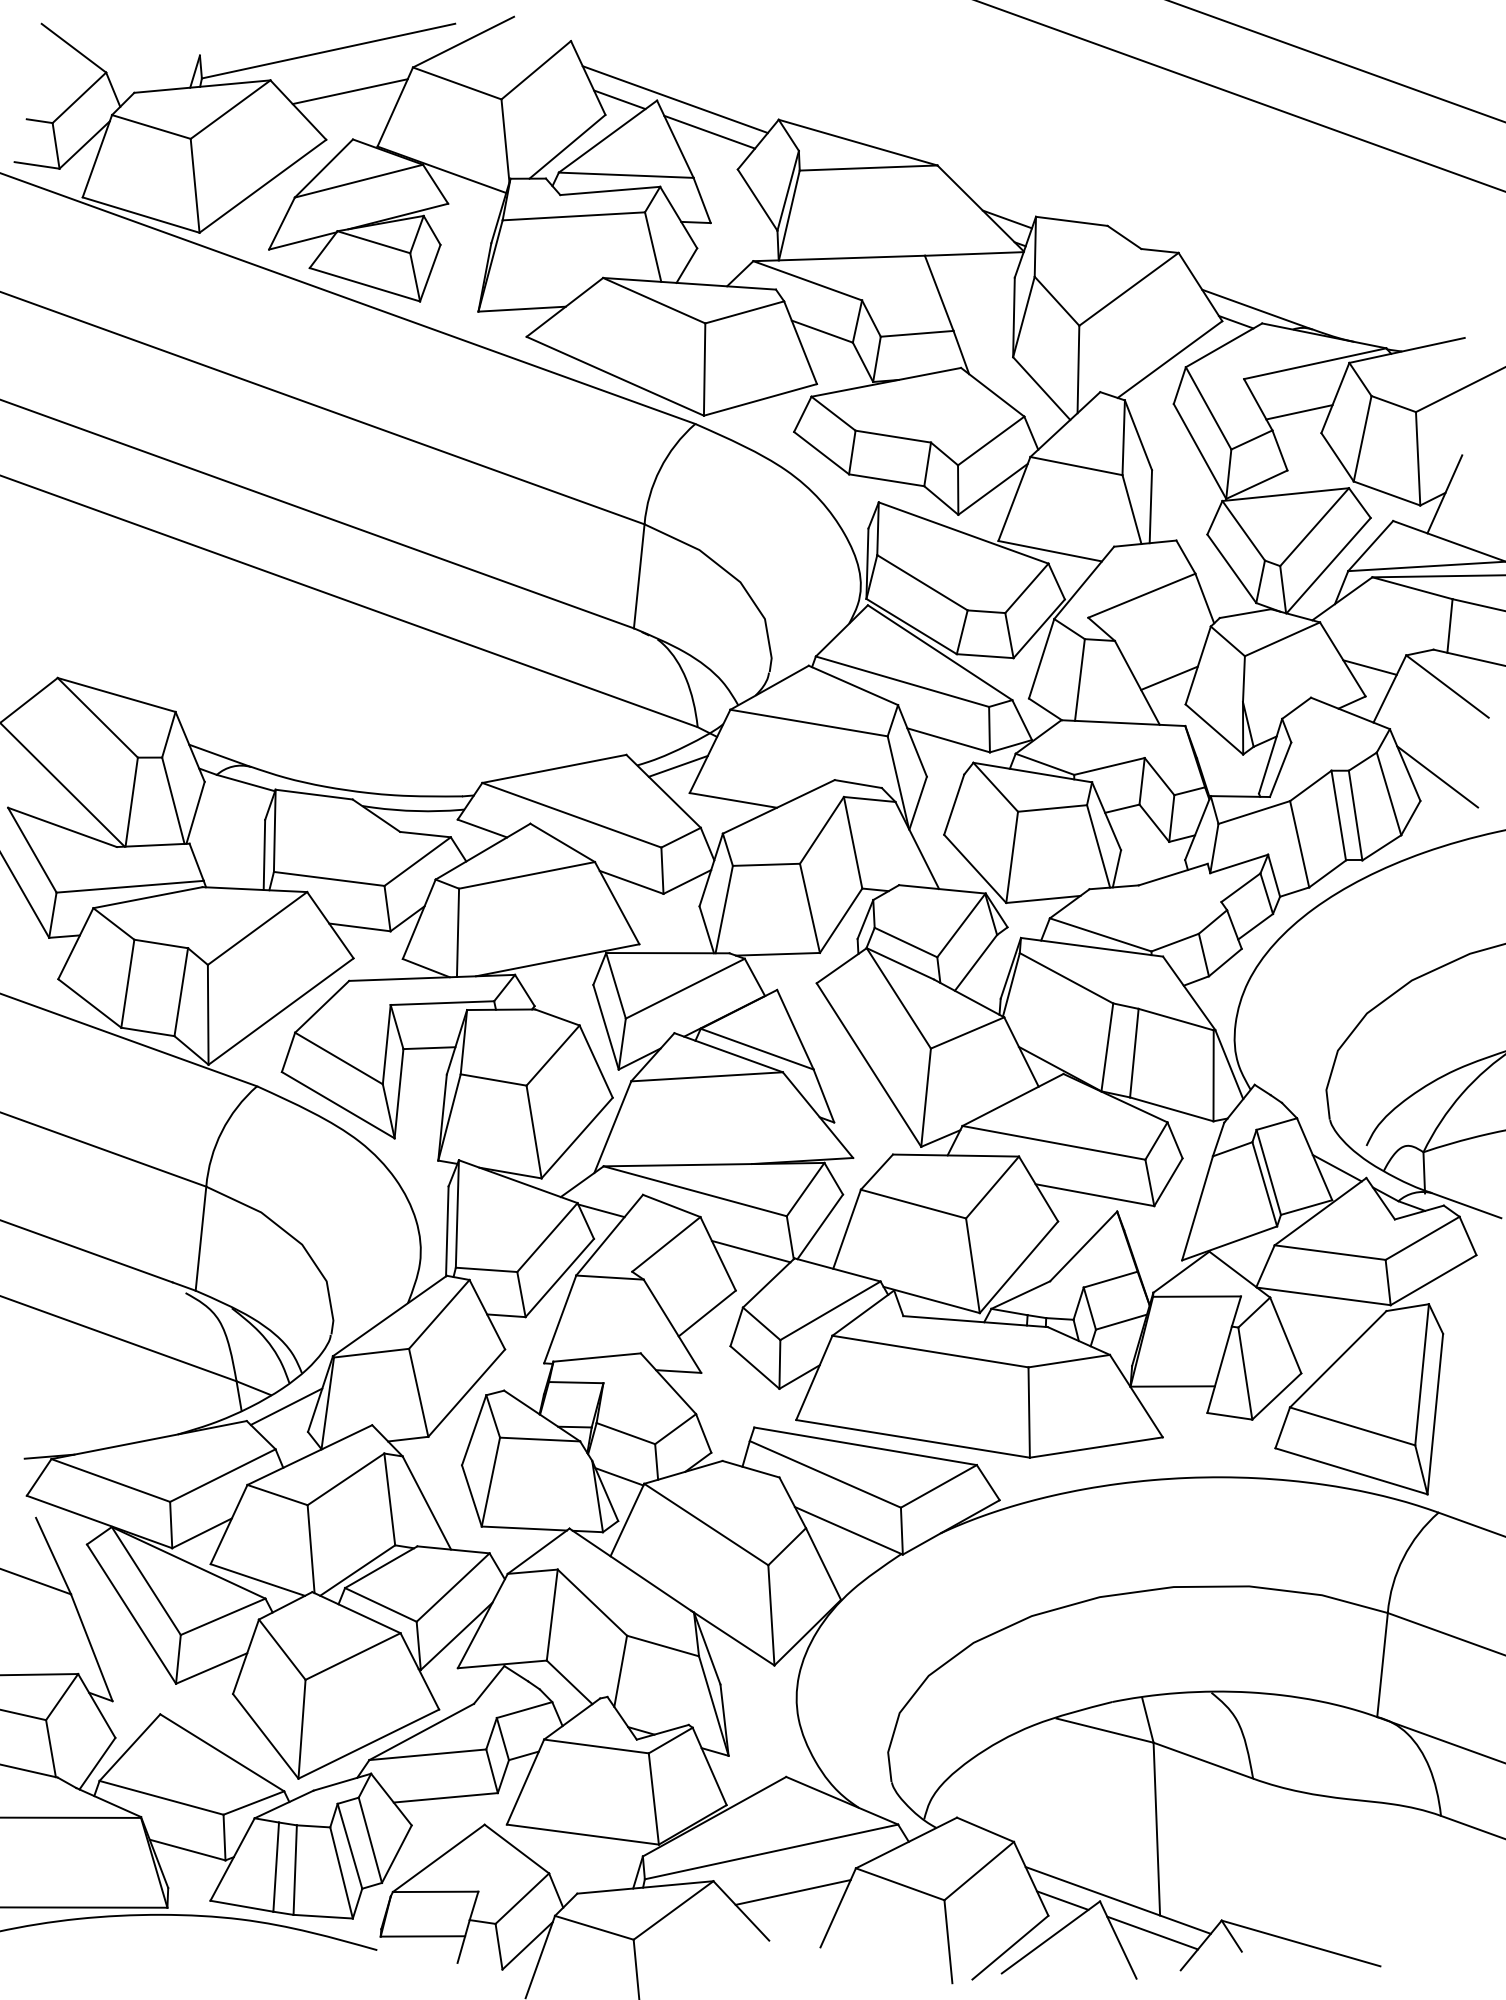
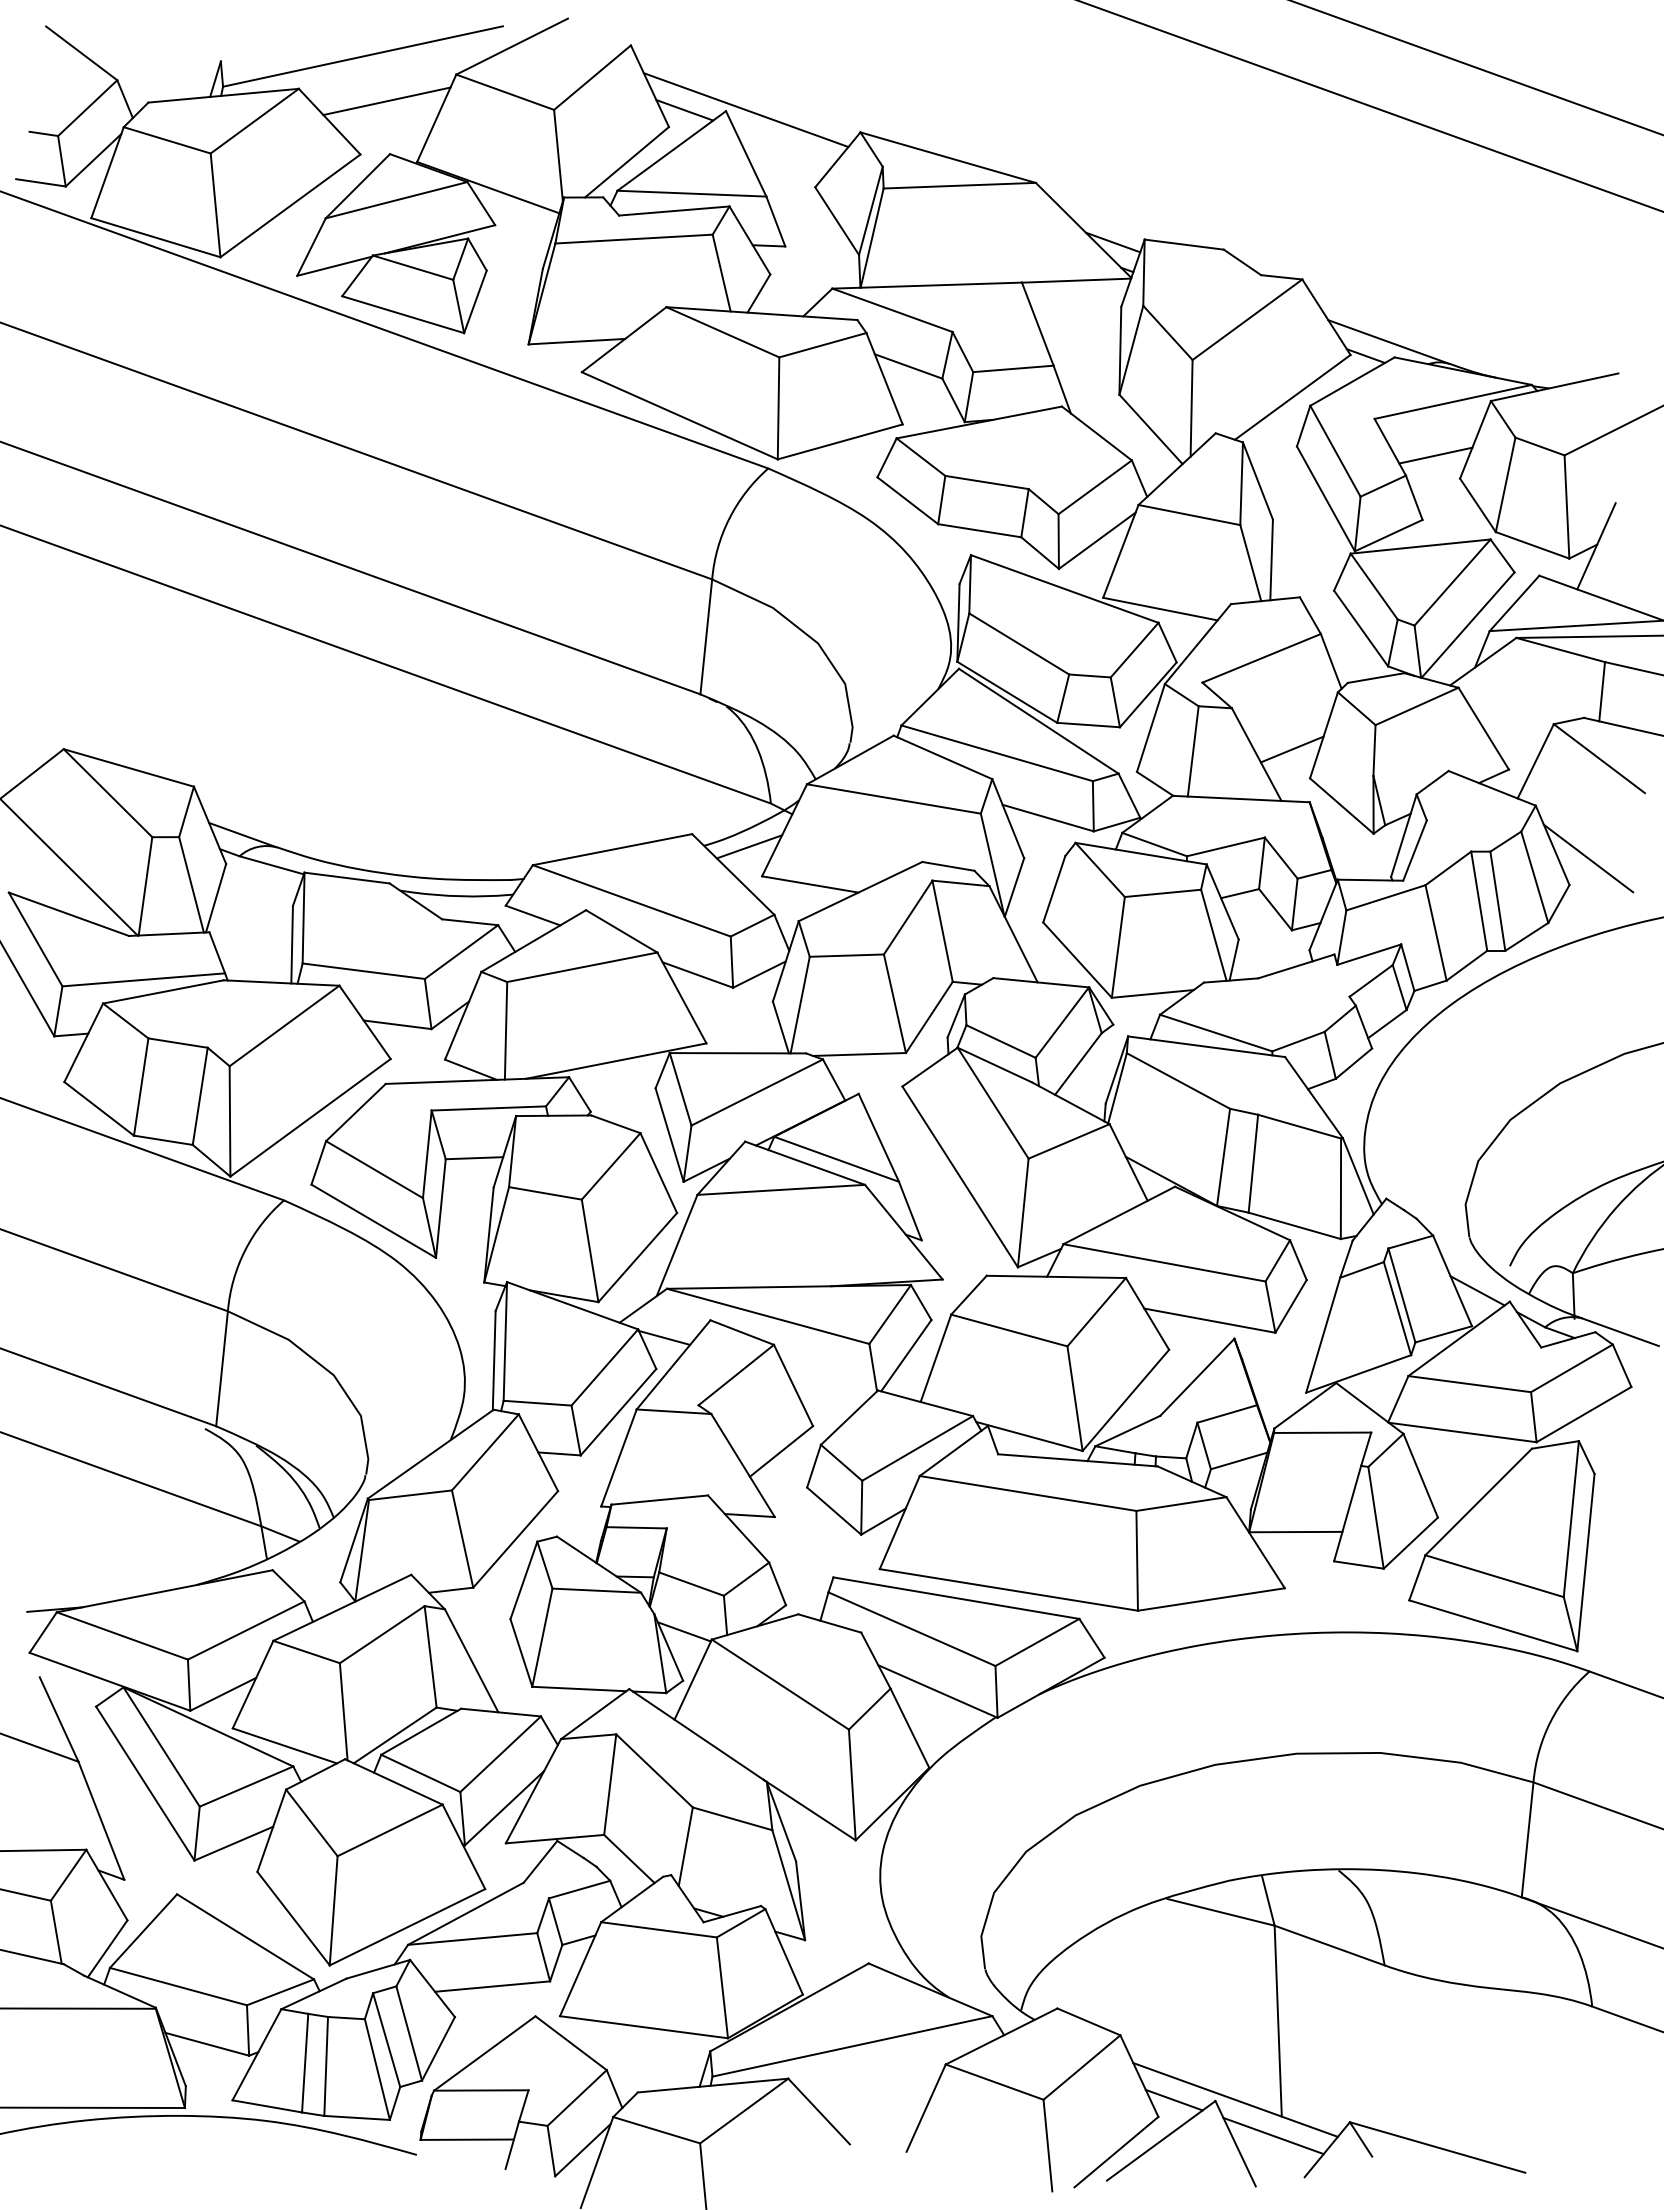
line: (710, 132) -> (784, 146), removed
line: (1369, 667) -> (1513, 737), removed
line: (750, 1251) -> (829, 1382), removed
line: (286, 1406) -> (316, 1554), removed
line: (792, 1891) -> (875, 2090), removed

